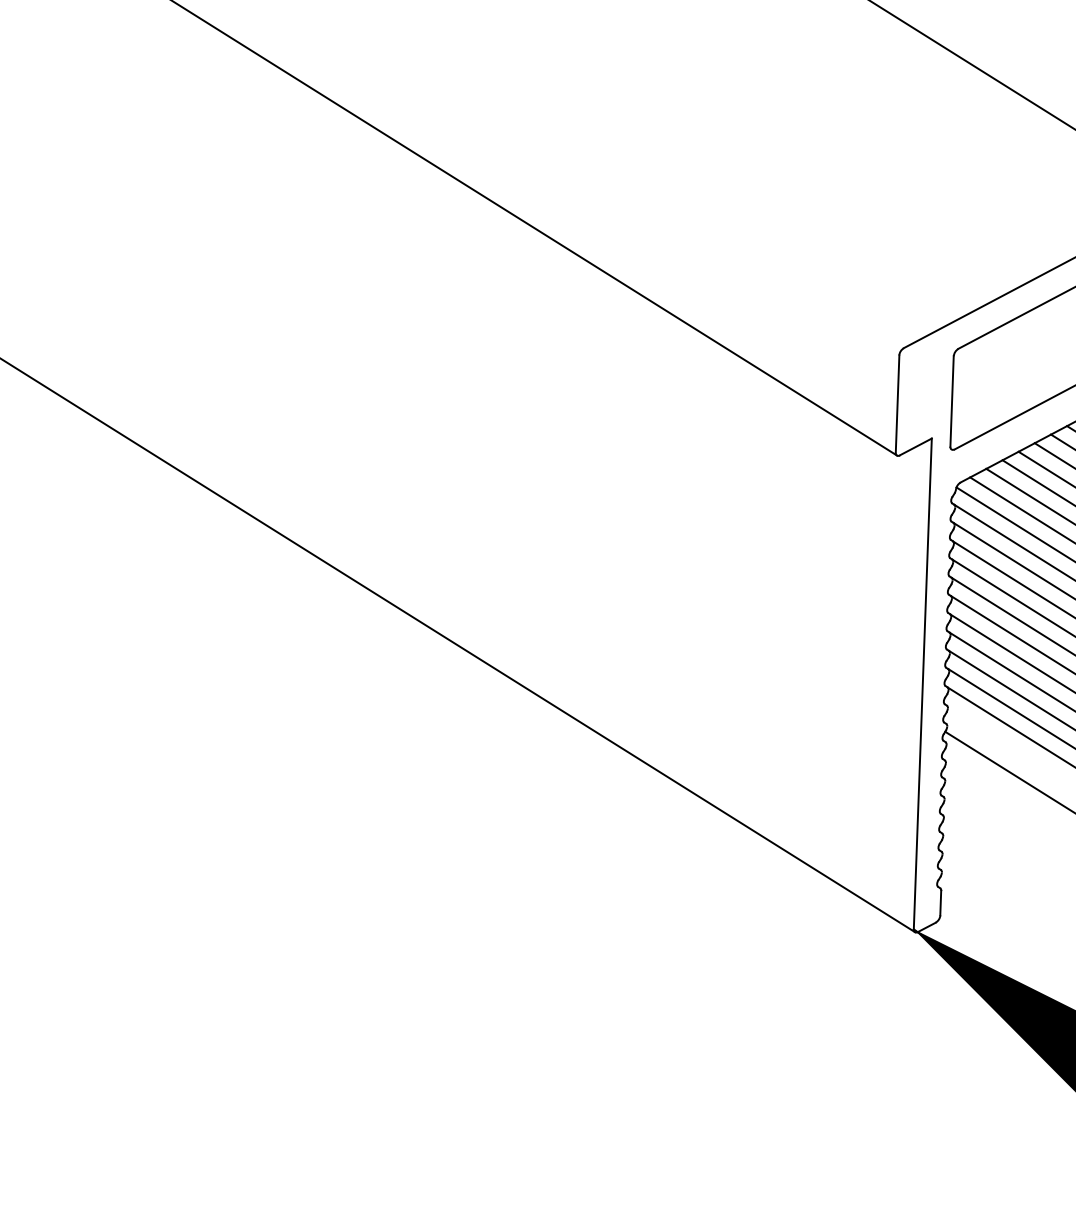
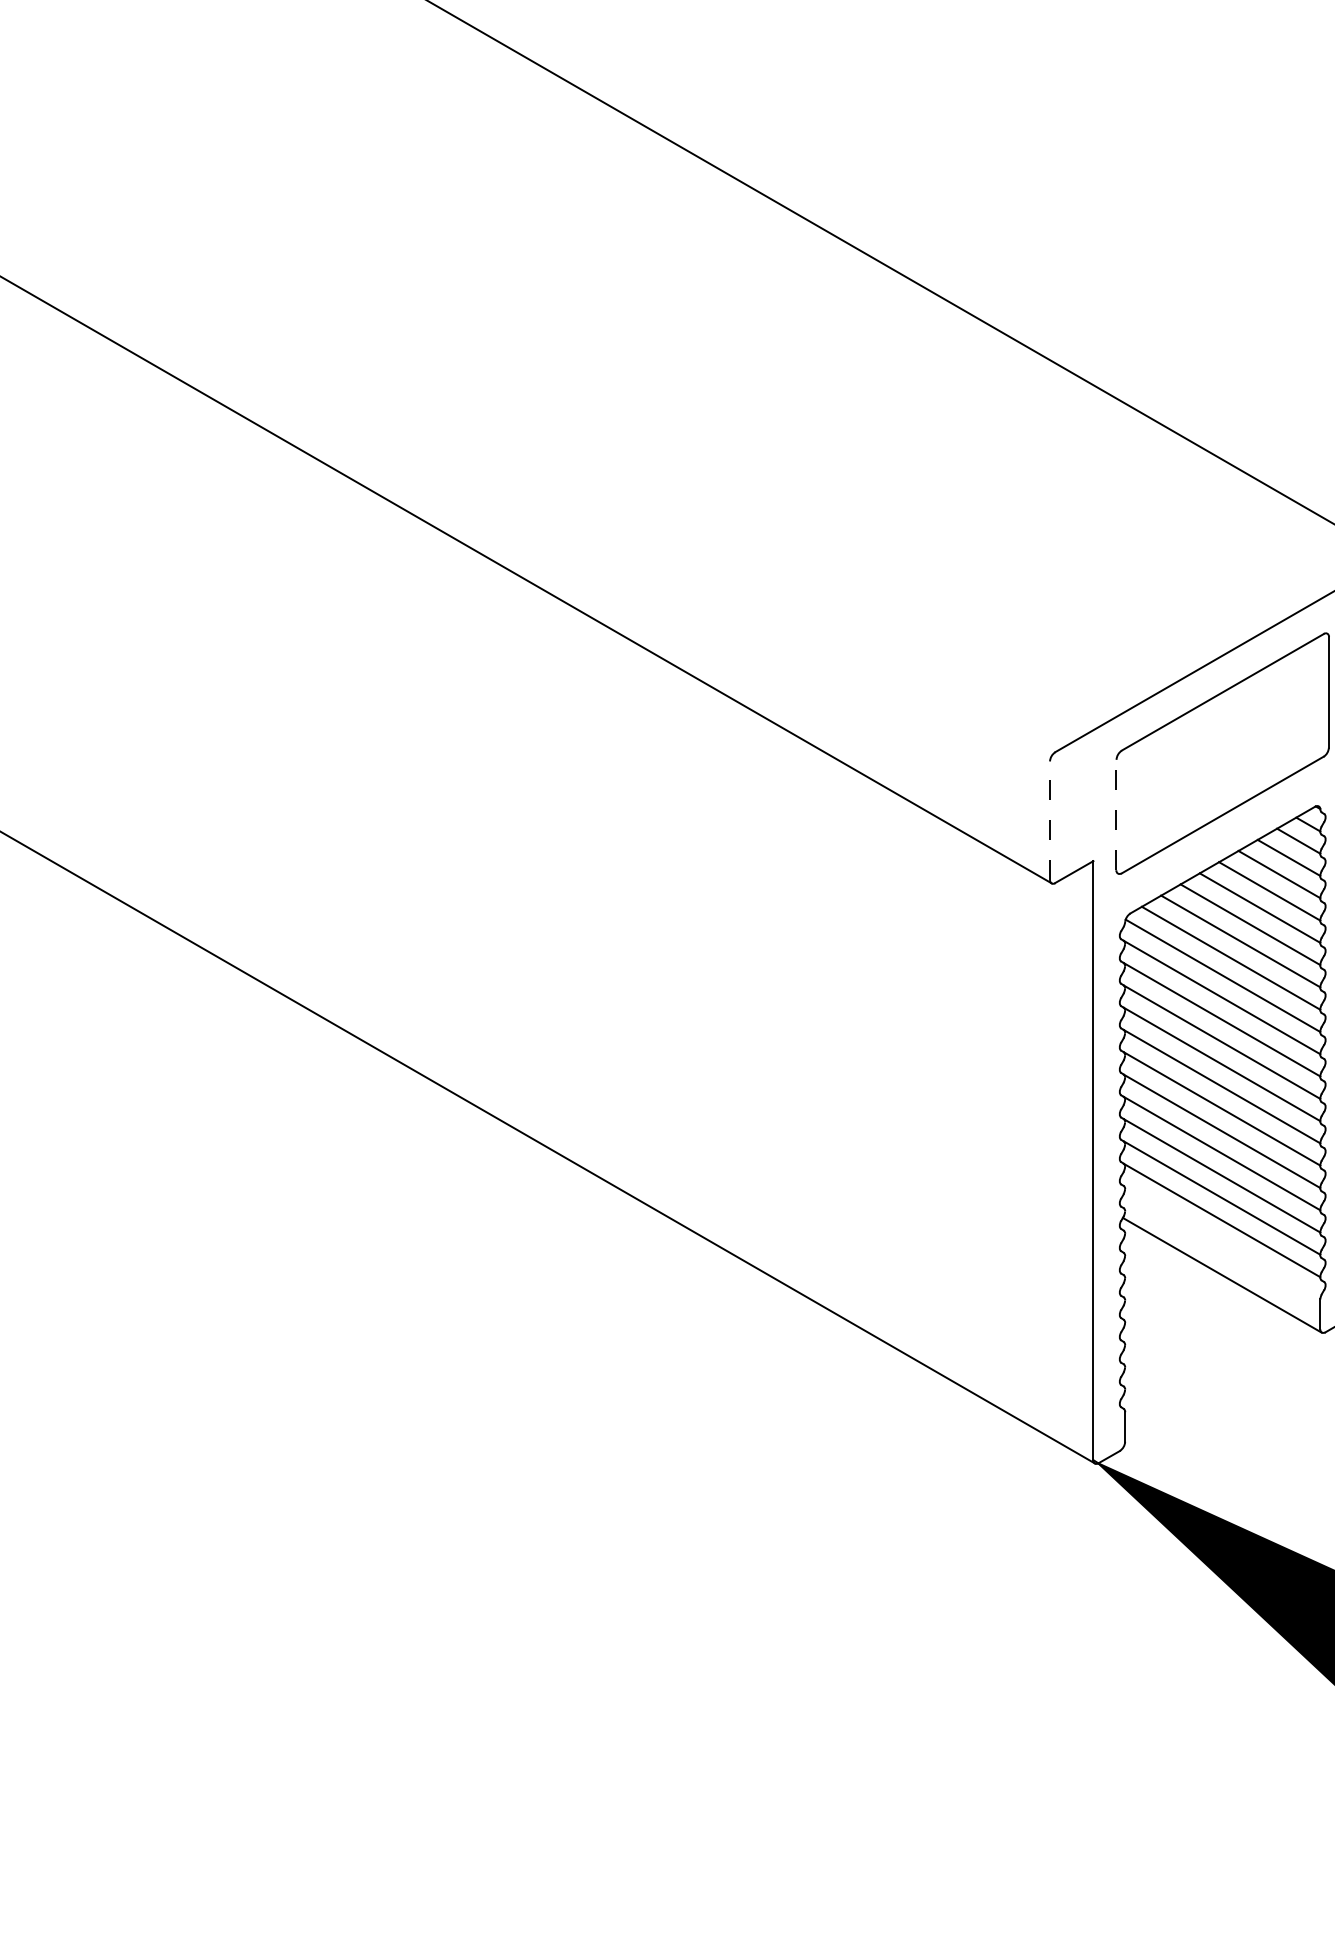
line: (952, 401) -> (1116, 814), solid -> dashed
line: (897, 403) -> (1050, 820), solid -> dashed

